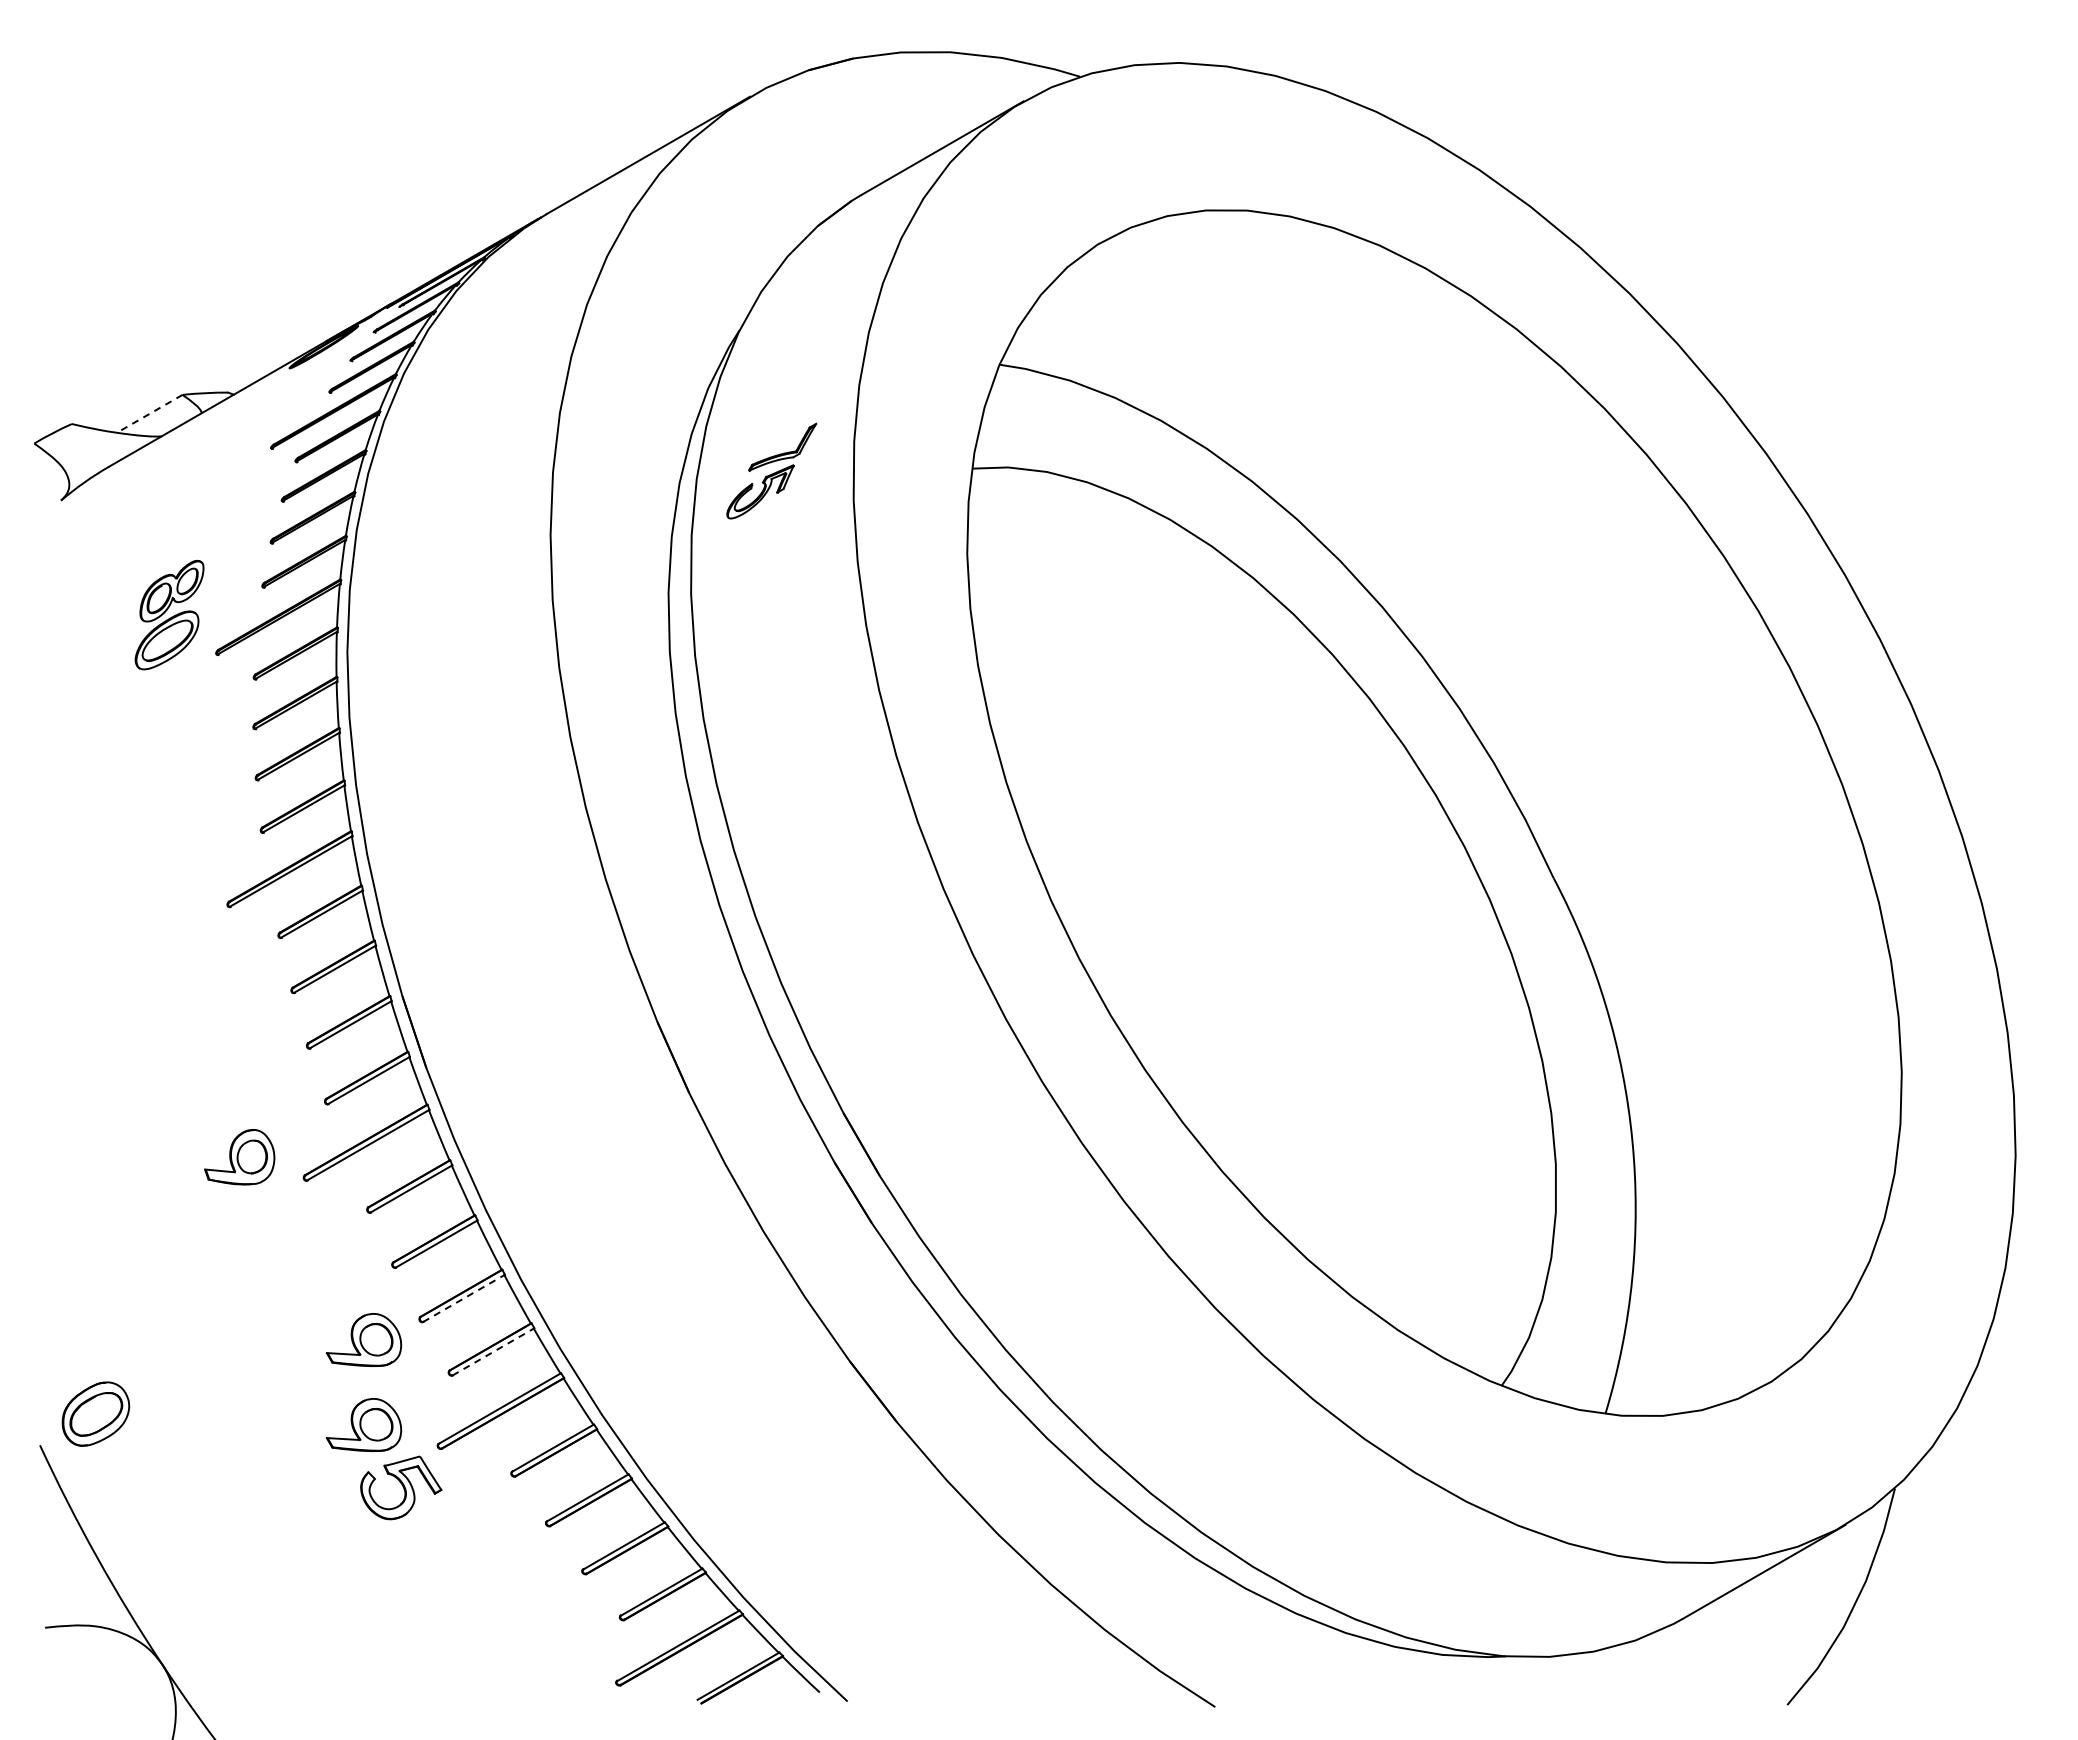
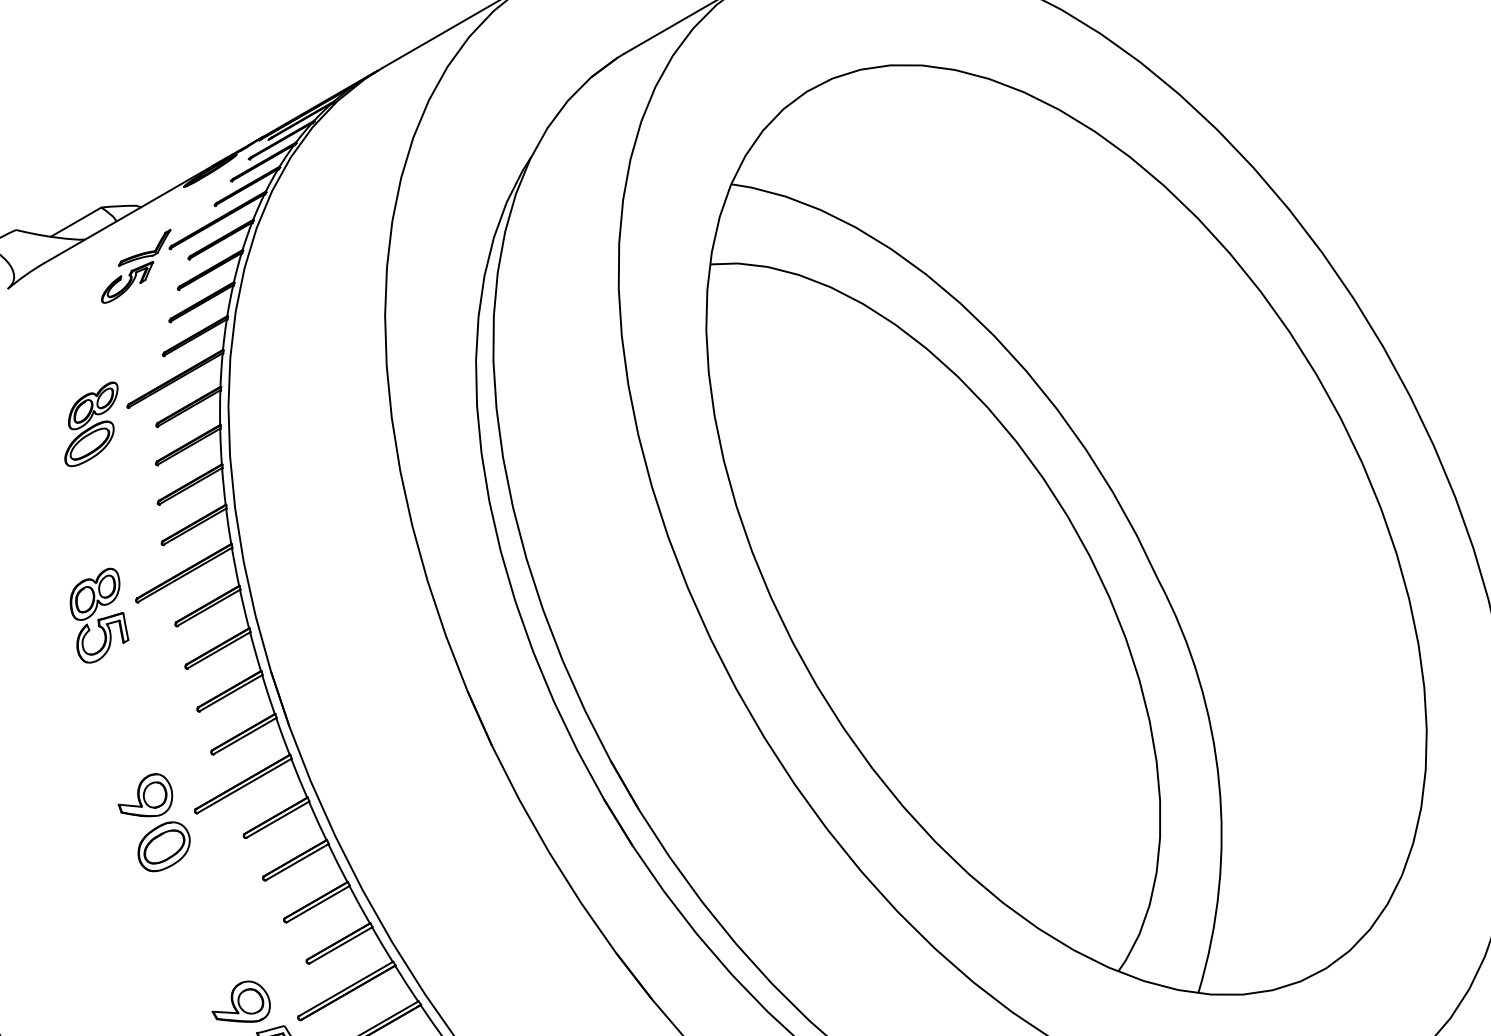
line: (149, 413) -> (75, 221), dashed -> solid
part: (771, 470) -> (136, 265), moved
part: (169, 615) -> (91, 424), moved
part: (179, 924) -> (99, 615), added
line: (463, 1298) -> (317, 904), dashed -> solid
part: (364, 1339) -> (241, 935), removed
line: (493, 1352) -> (341, 945), dashed -> solid
part: (95, 1413) -> (163, 846), moved

